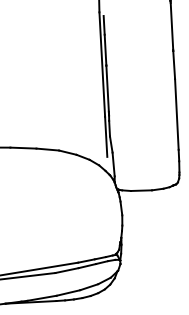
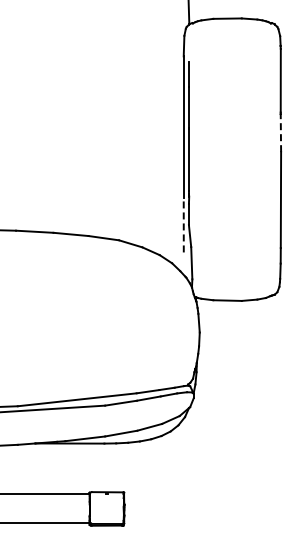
line: (173, 64) -> (280, 132), solid -> dashed
line: (105, 136) -> (183, 224), solid -> dashed

